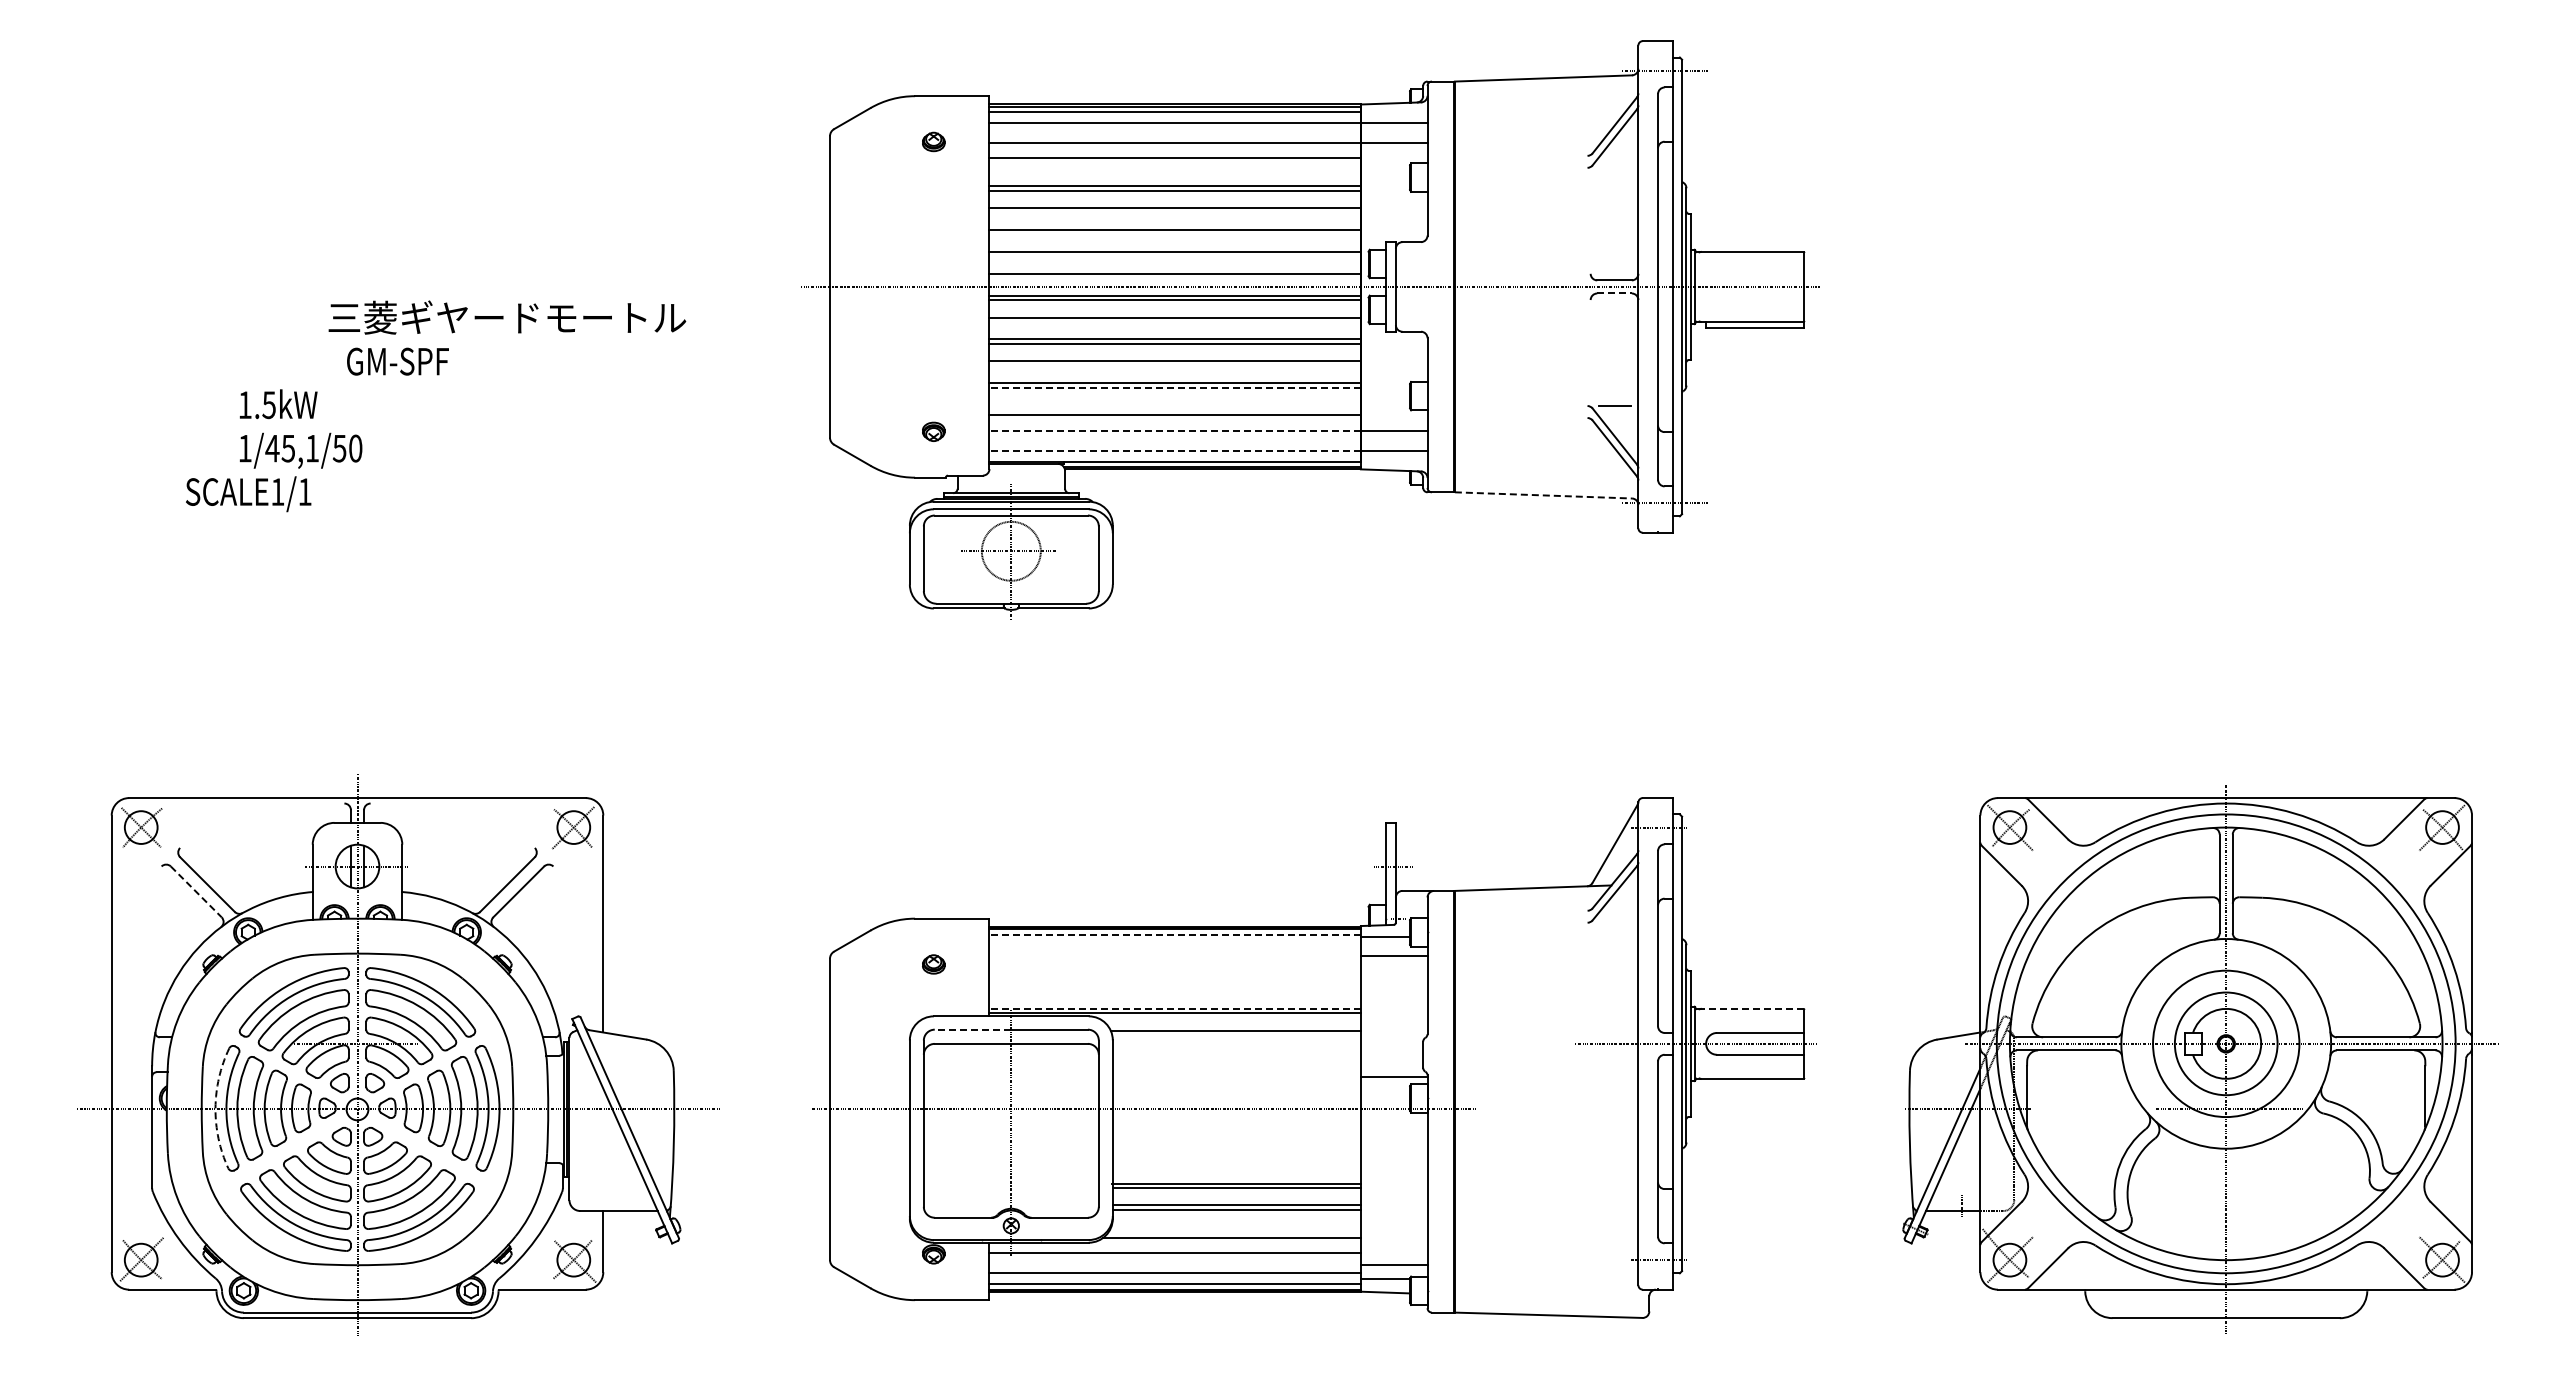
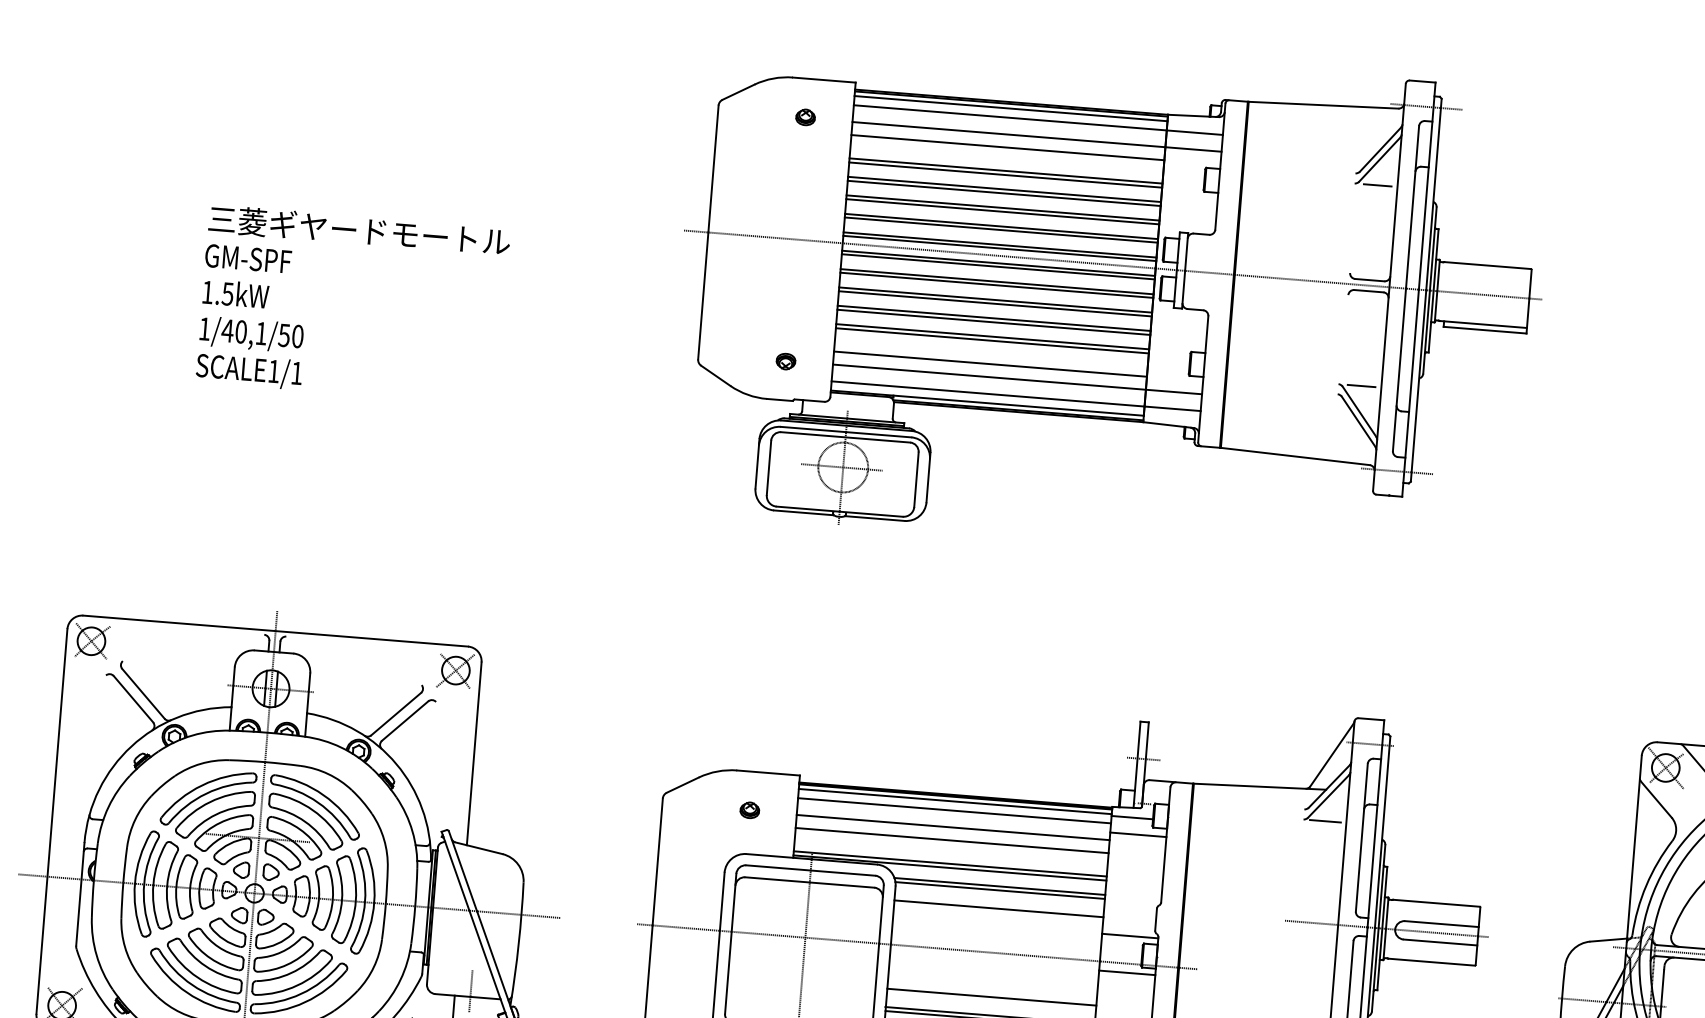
line: (1614, 167) -> (1377, 185), added
line: (1174, 212) -> (1003, 193), added
line: (1174, 234) -> (1002, 211), added
line: (1174, 256) -> (1000, 230), added
line: (1174, 278) -> (999, 248), added
line: (1615, 293) -> (1369, 291), dashed -> solid
text: (507, 317) -> (359, 230), moved
line: (1174, 321) -> (996, 284), added
text: (397, 361) -> (247, 258), moved
line: (1174, 365) -> (993, 322), added
line: (1175, 387) -> (992, 340), dashed -> solid
line: (1175, 430) -> (989, 376), dashed -> solid
text: (288, 448) -> (241, 331), 1/45,1/50 -> 1/40,1/50
line: (1175, 450) -> (988, 393), dashed -> solid
text: (248, 494) -> (249, 371), moved
line: (1543, 495) -> (1295, 456), dashed -> solid
line: (196, 891) -> (133, 698), dashed -> solid
line: (1613, 922) -> (1325, 821), added
line: (1175, 934) -> (955, 801), dashed -> solid
line: (1174, 945) -> (953, 810), added
line: (1174, 965) -> (952, 827), added
line: (1174, 980) -> (951, 840), added
line: (1175, 1008) -> (950, 863), dashed -> solid
line: (1751, 1008) -> (1435, 902), dashed -> solid
line: (972, 1029) -> (778, 867), dashed -> solid
line: (1236, 1035) -> (1000, 890), added
line: (1236, 1056) -> (998, 908), added
arc: (215, 1108) -> (134, 882), dashed -> solid
line: (1393, 1120) -> (1126, 972), added
line: (1236, 1161) -> (991, 996), added
line: (621, 1204) -> (470, 991), added

